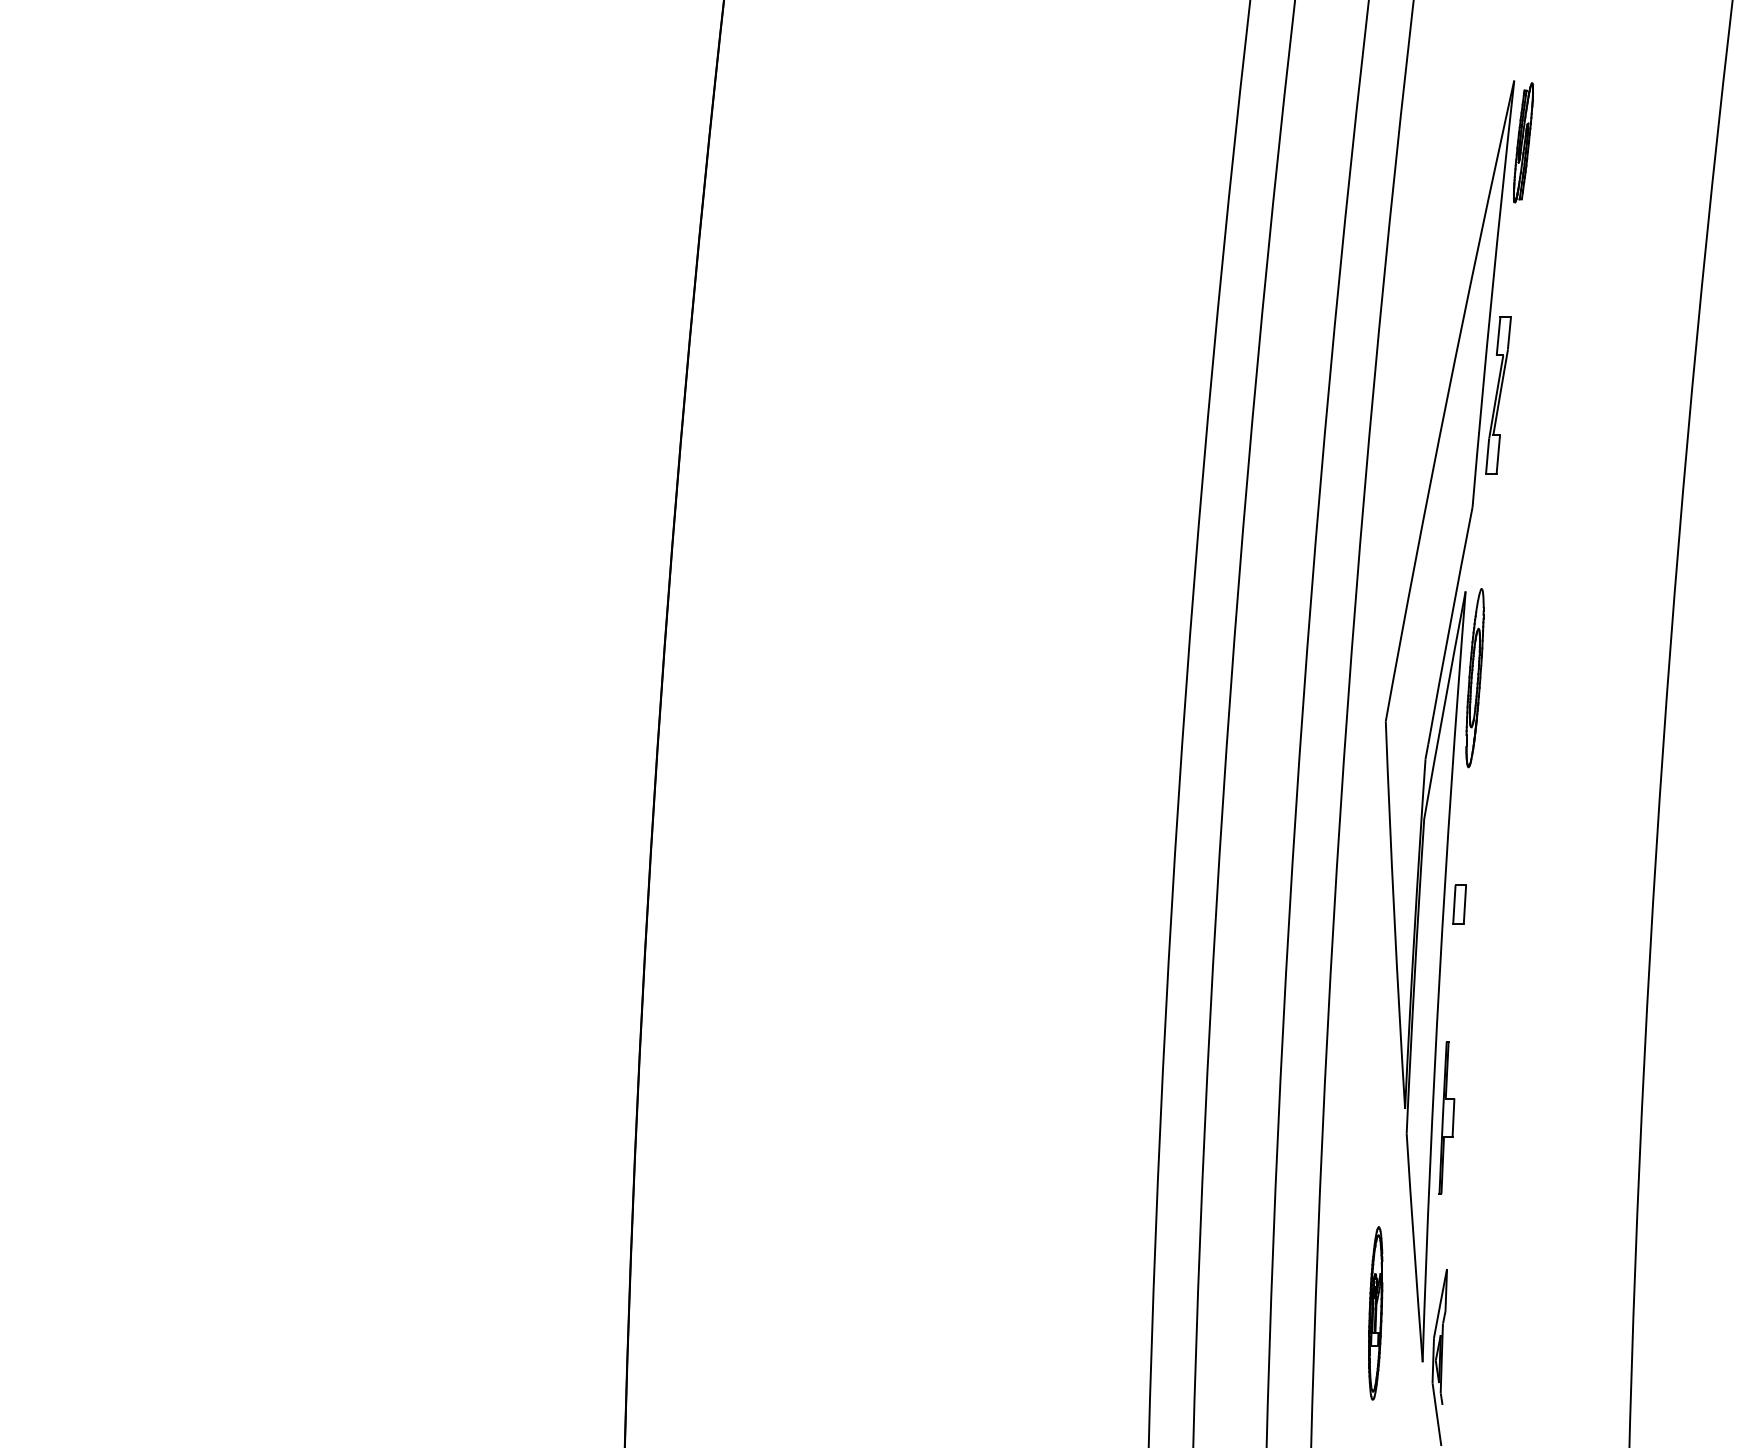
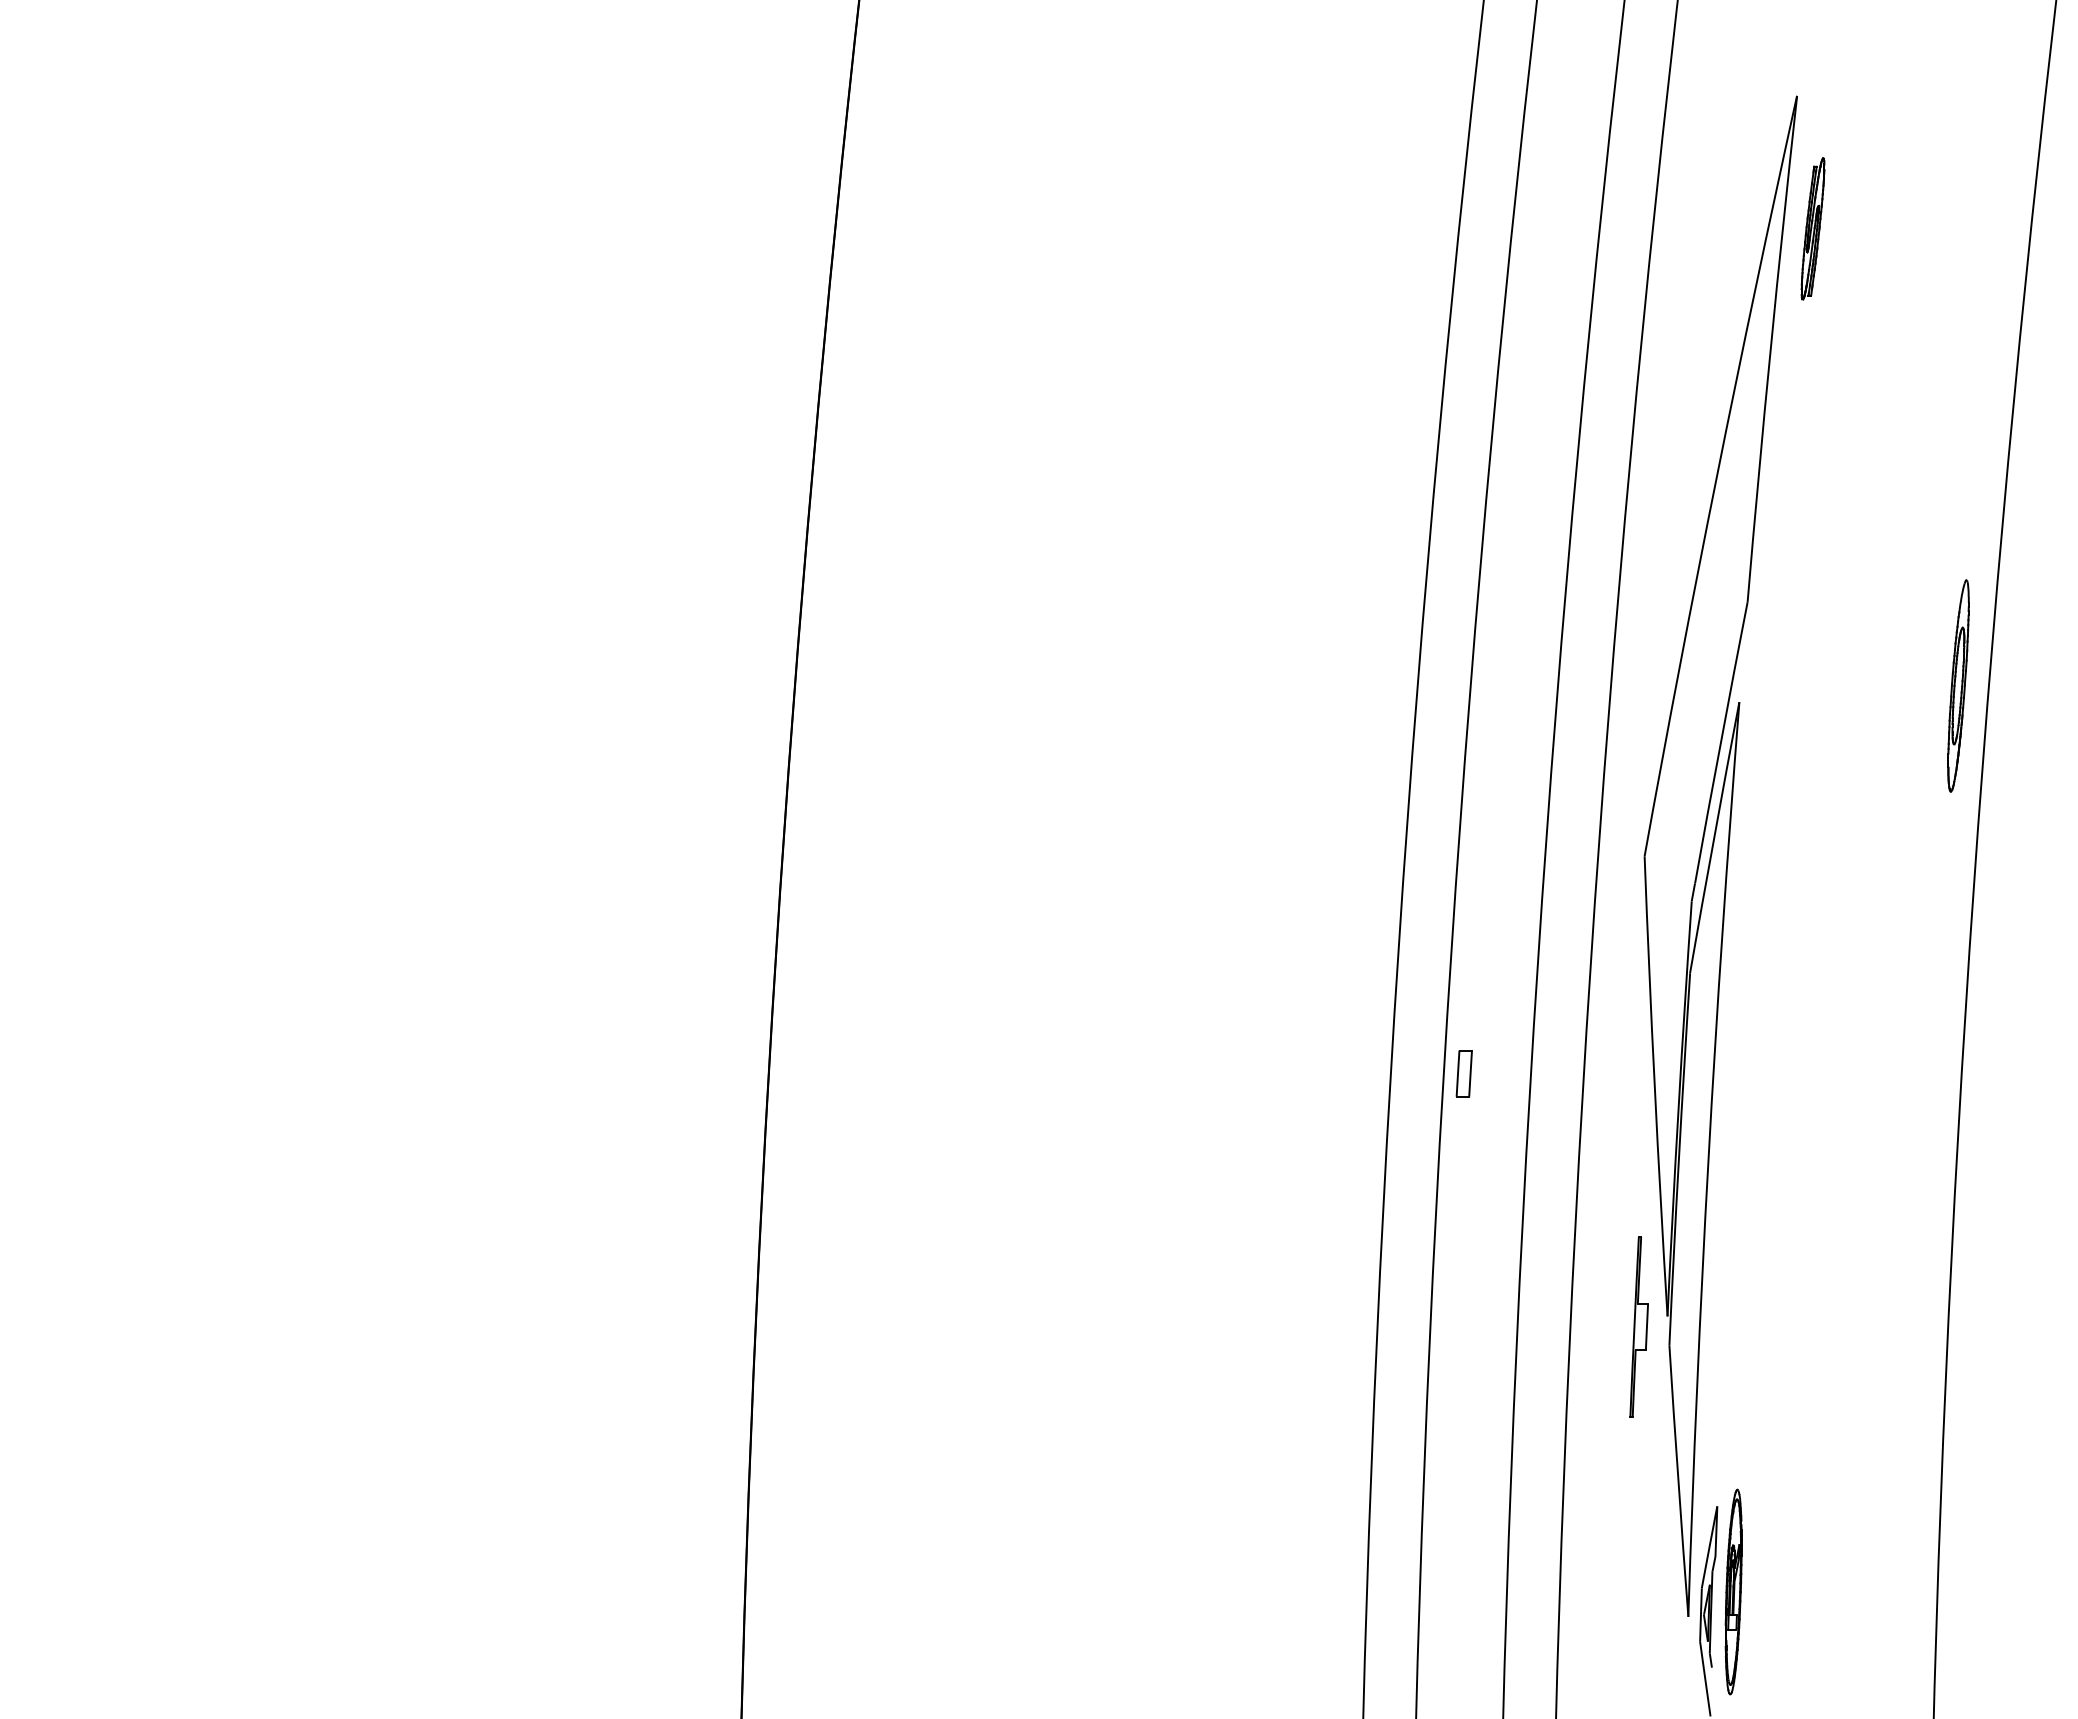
part: (1523, 142) -> (1812, 228), moved
part: (1498, 395) -> (1778, 469), removed
part: (1475, 677) -> (1958, 685), moved
part: (1459, 904) -> (1463, 1073), moved
part: (1446, 1117) -> (1638, 1326), moved
part: (1375, 1312) -> (1733, 1591), moved

